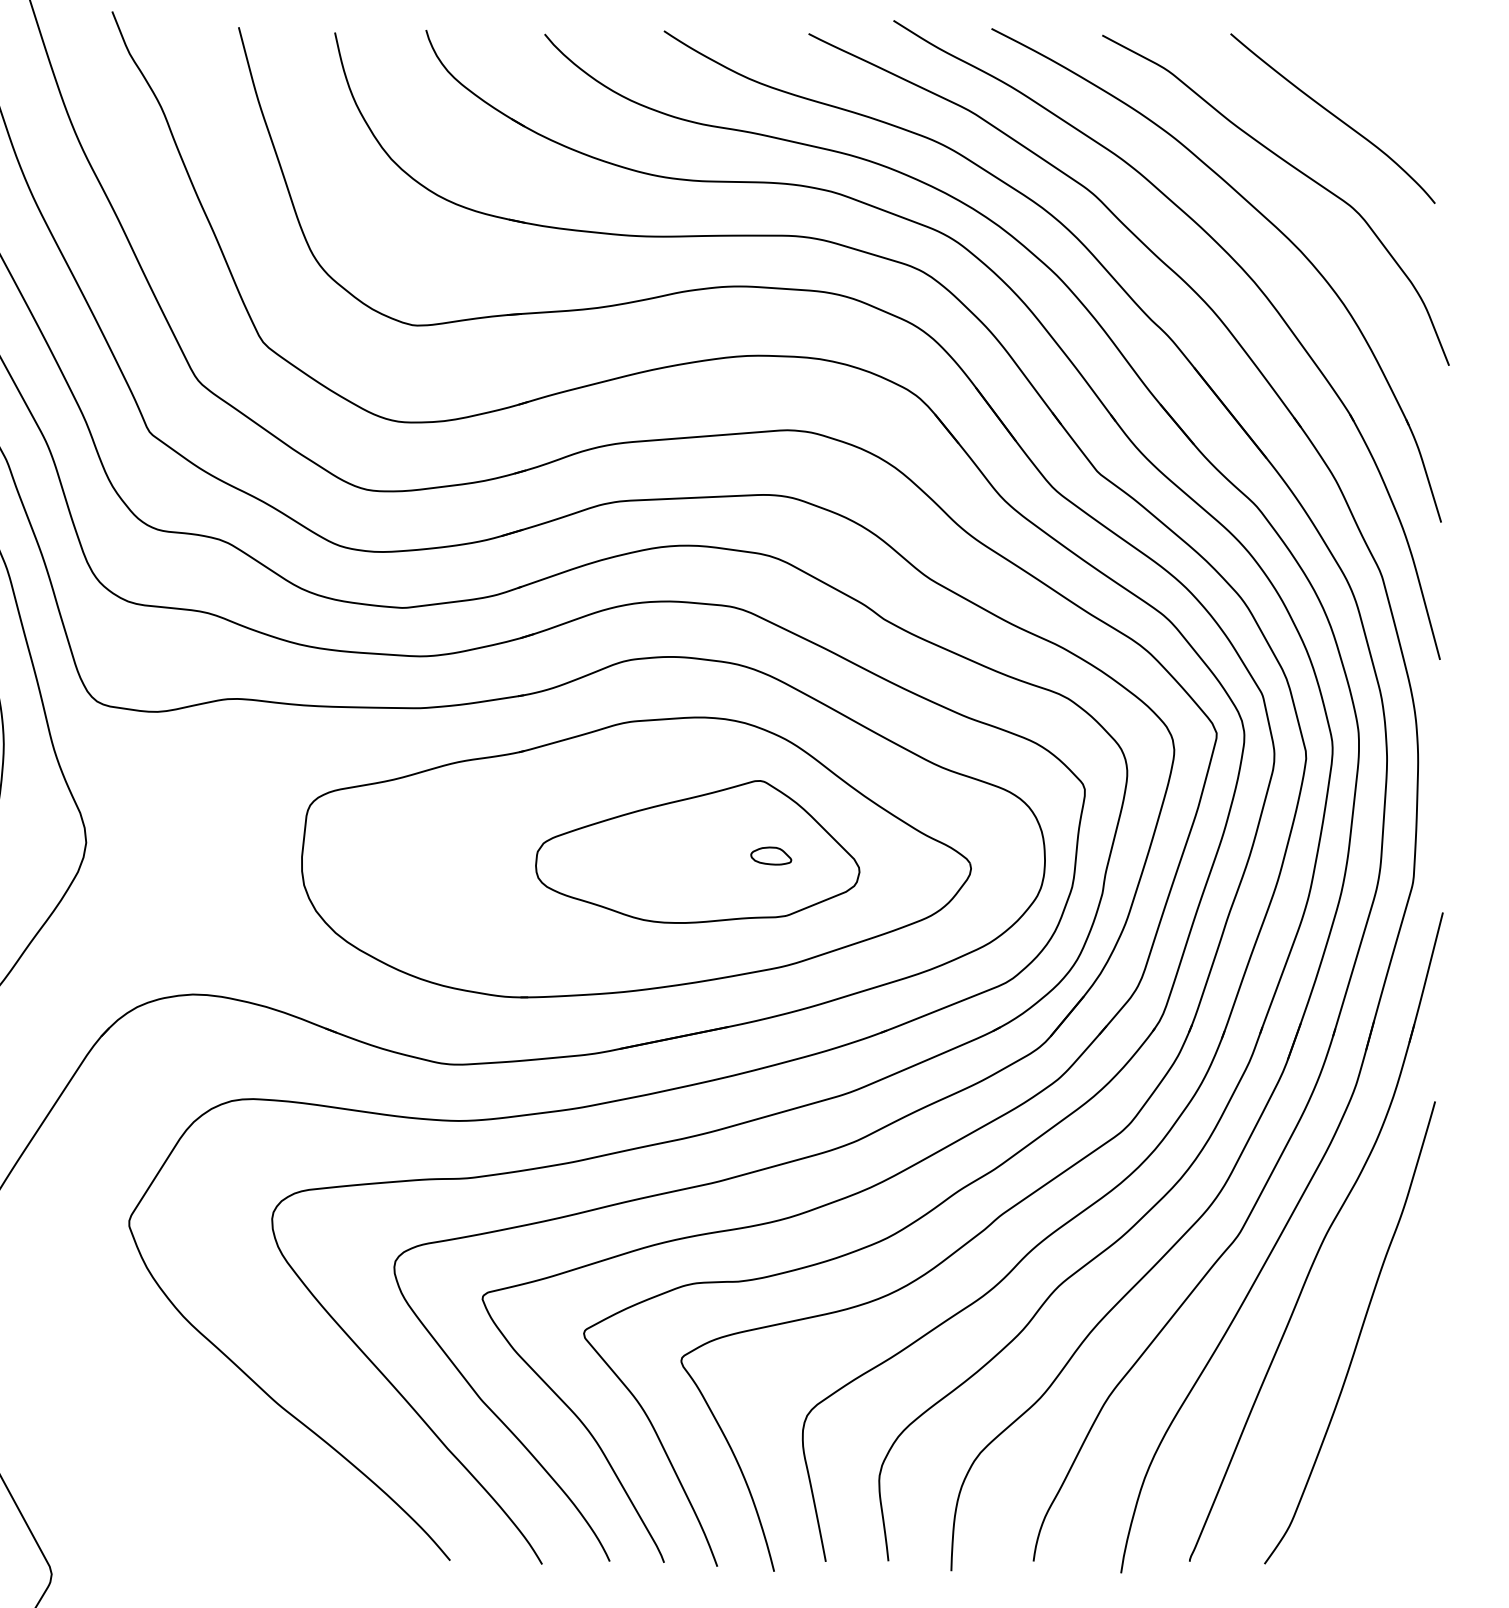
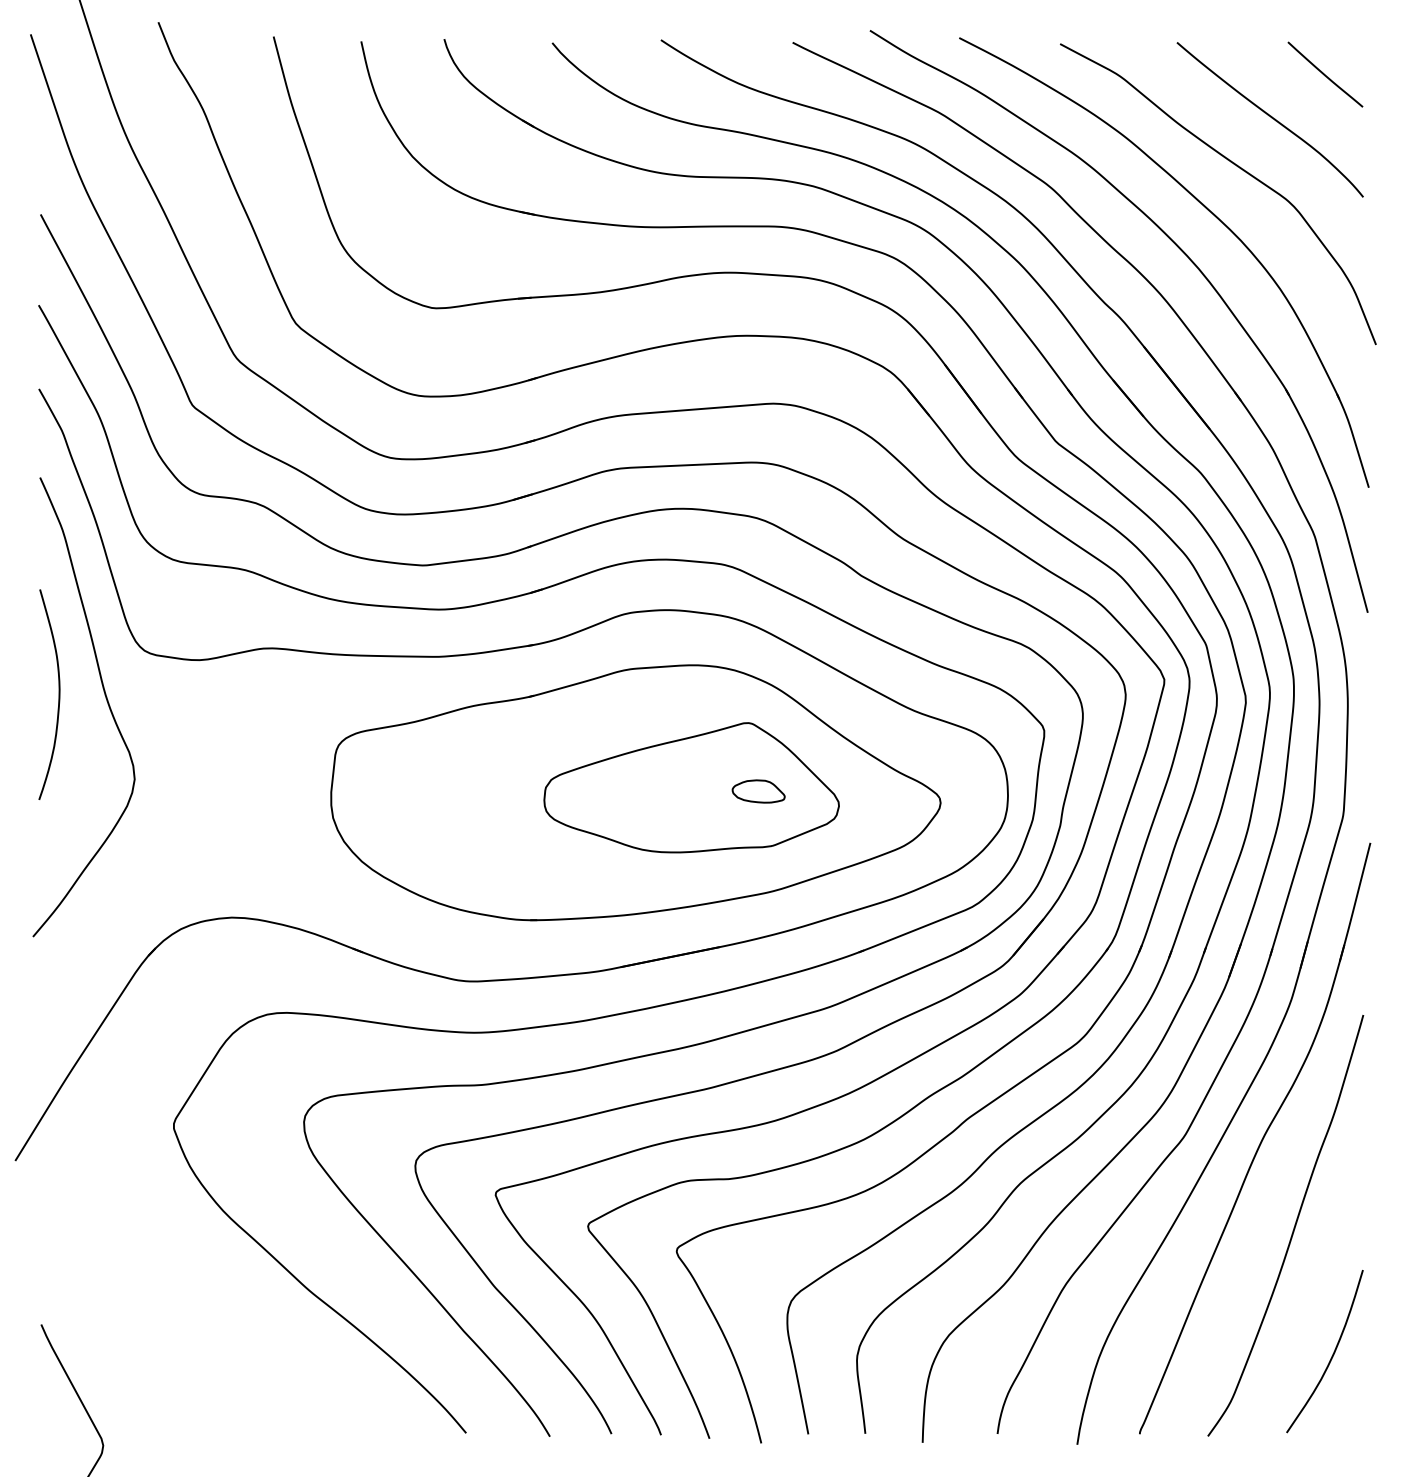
line: (1393, 68) -> (1325, 74), added
part: (771, 856) -> (758, 791), size x1.43
curve: (1401, 1474) -> (1332, 1354), added

